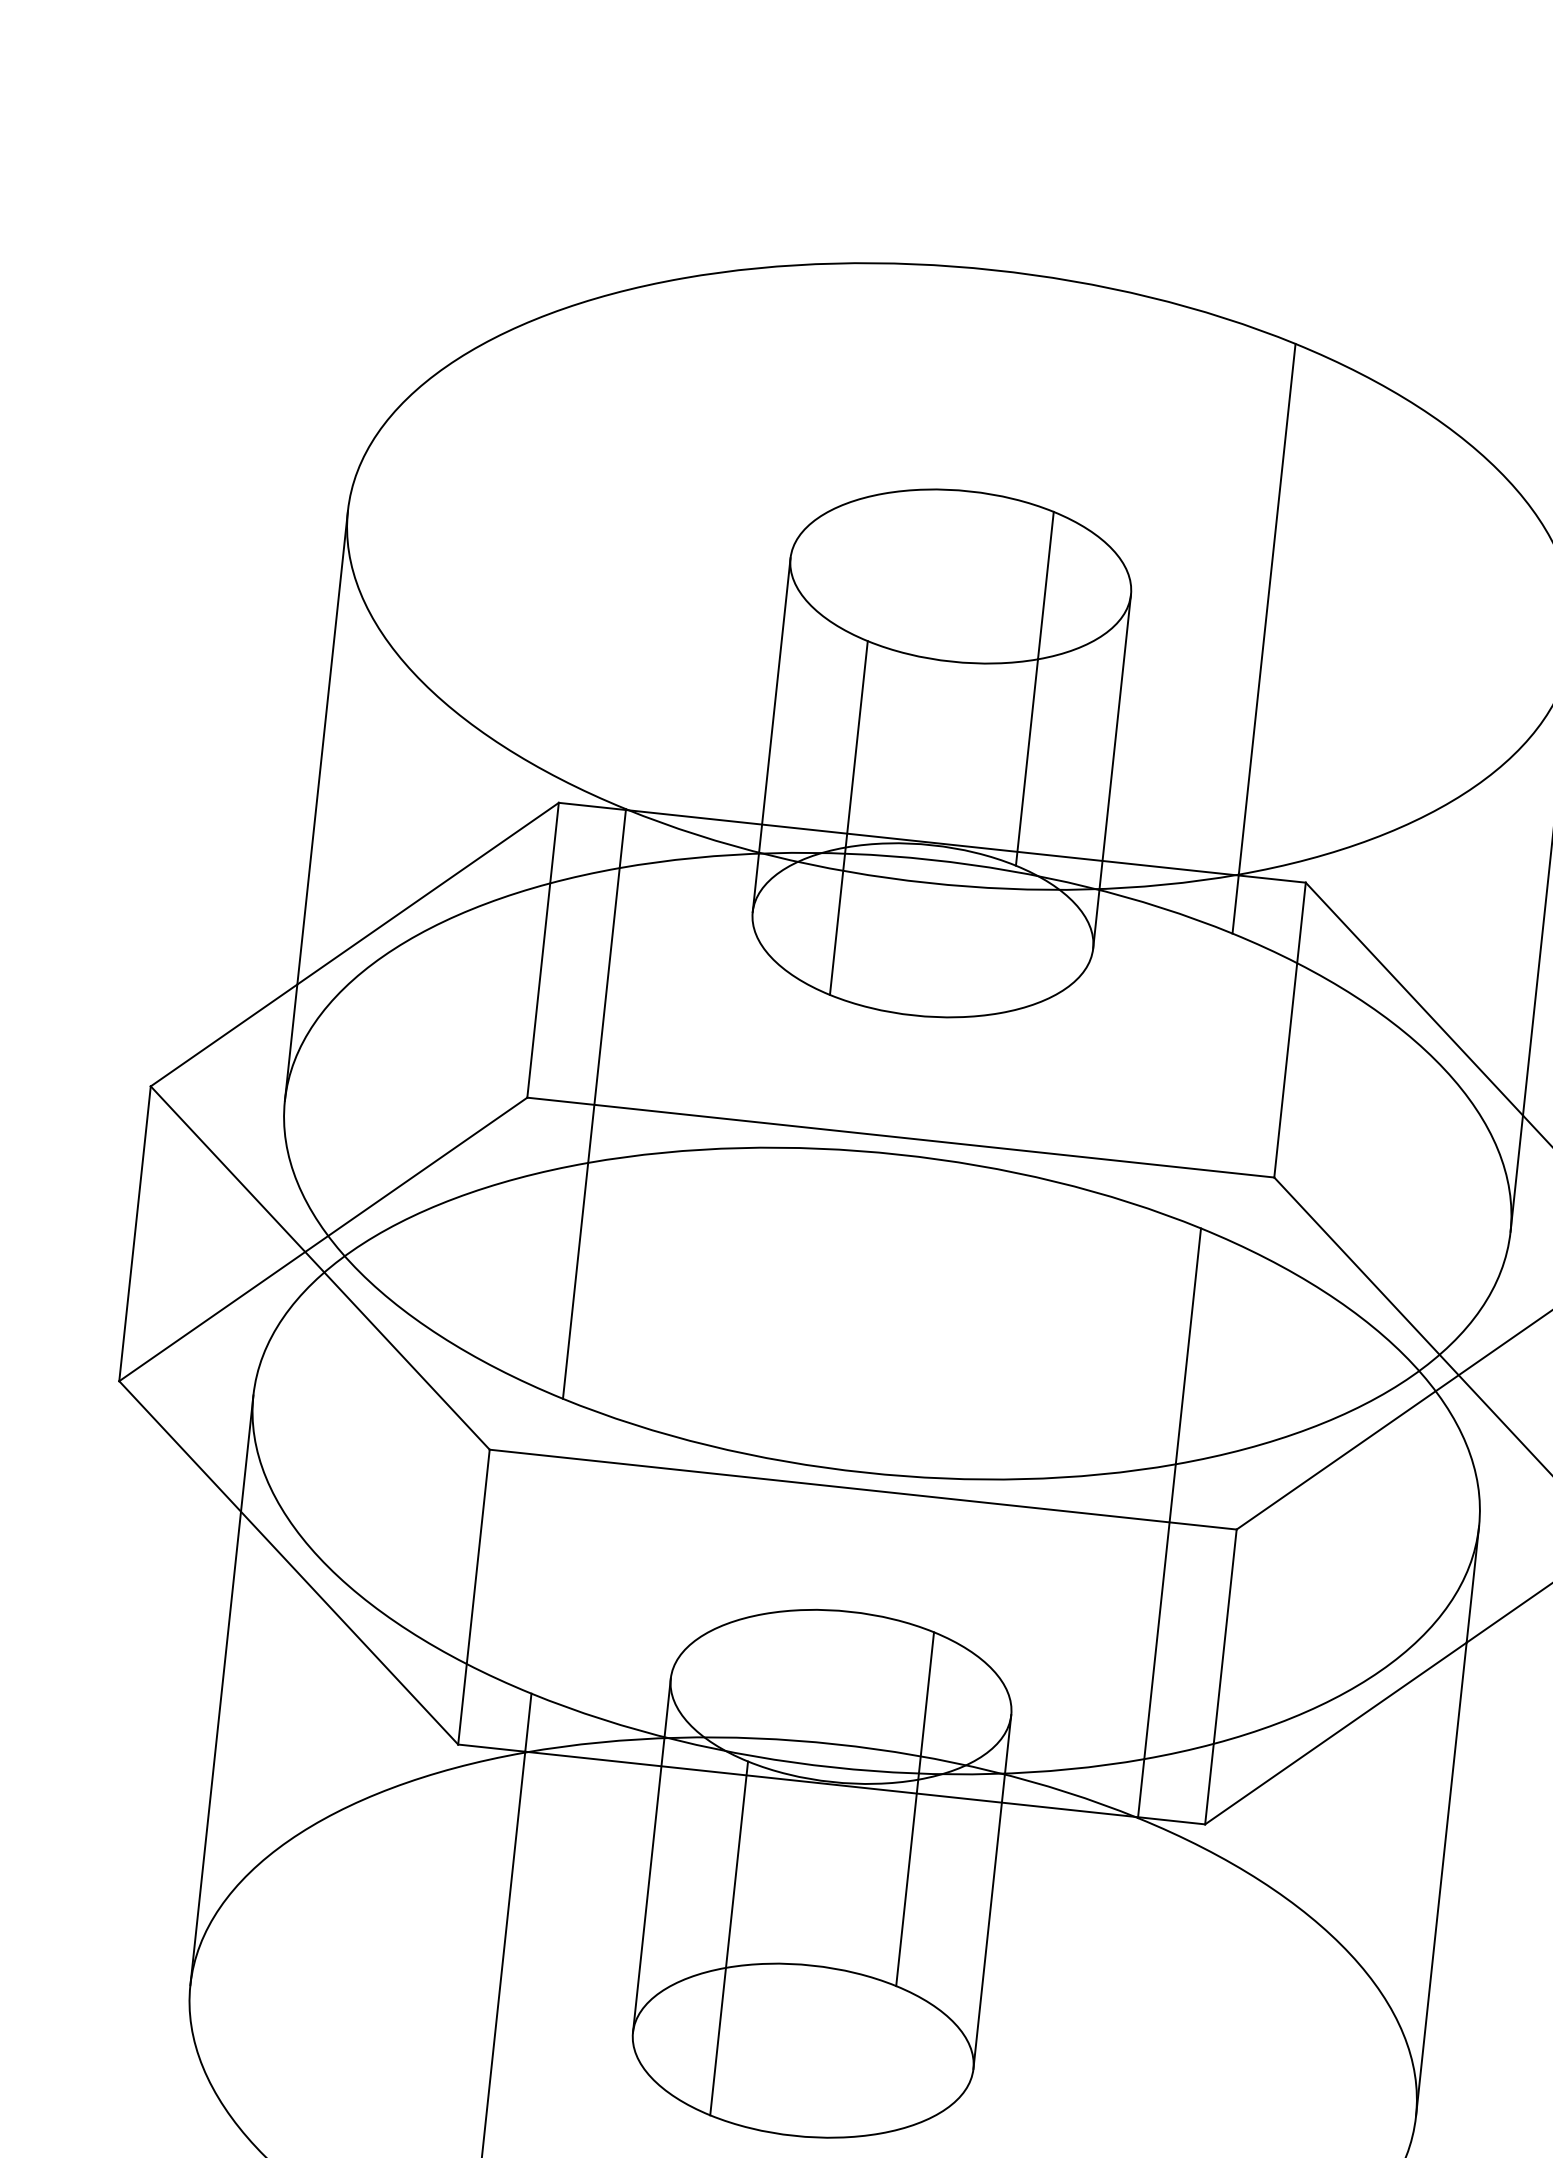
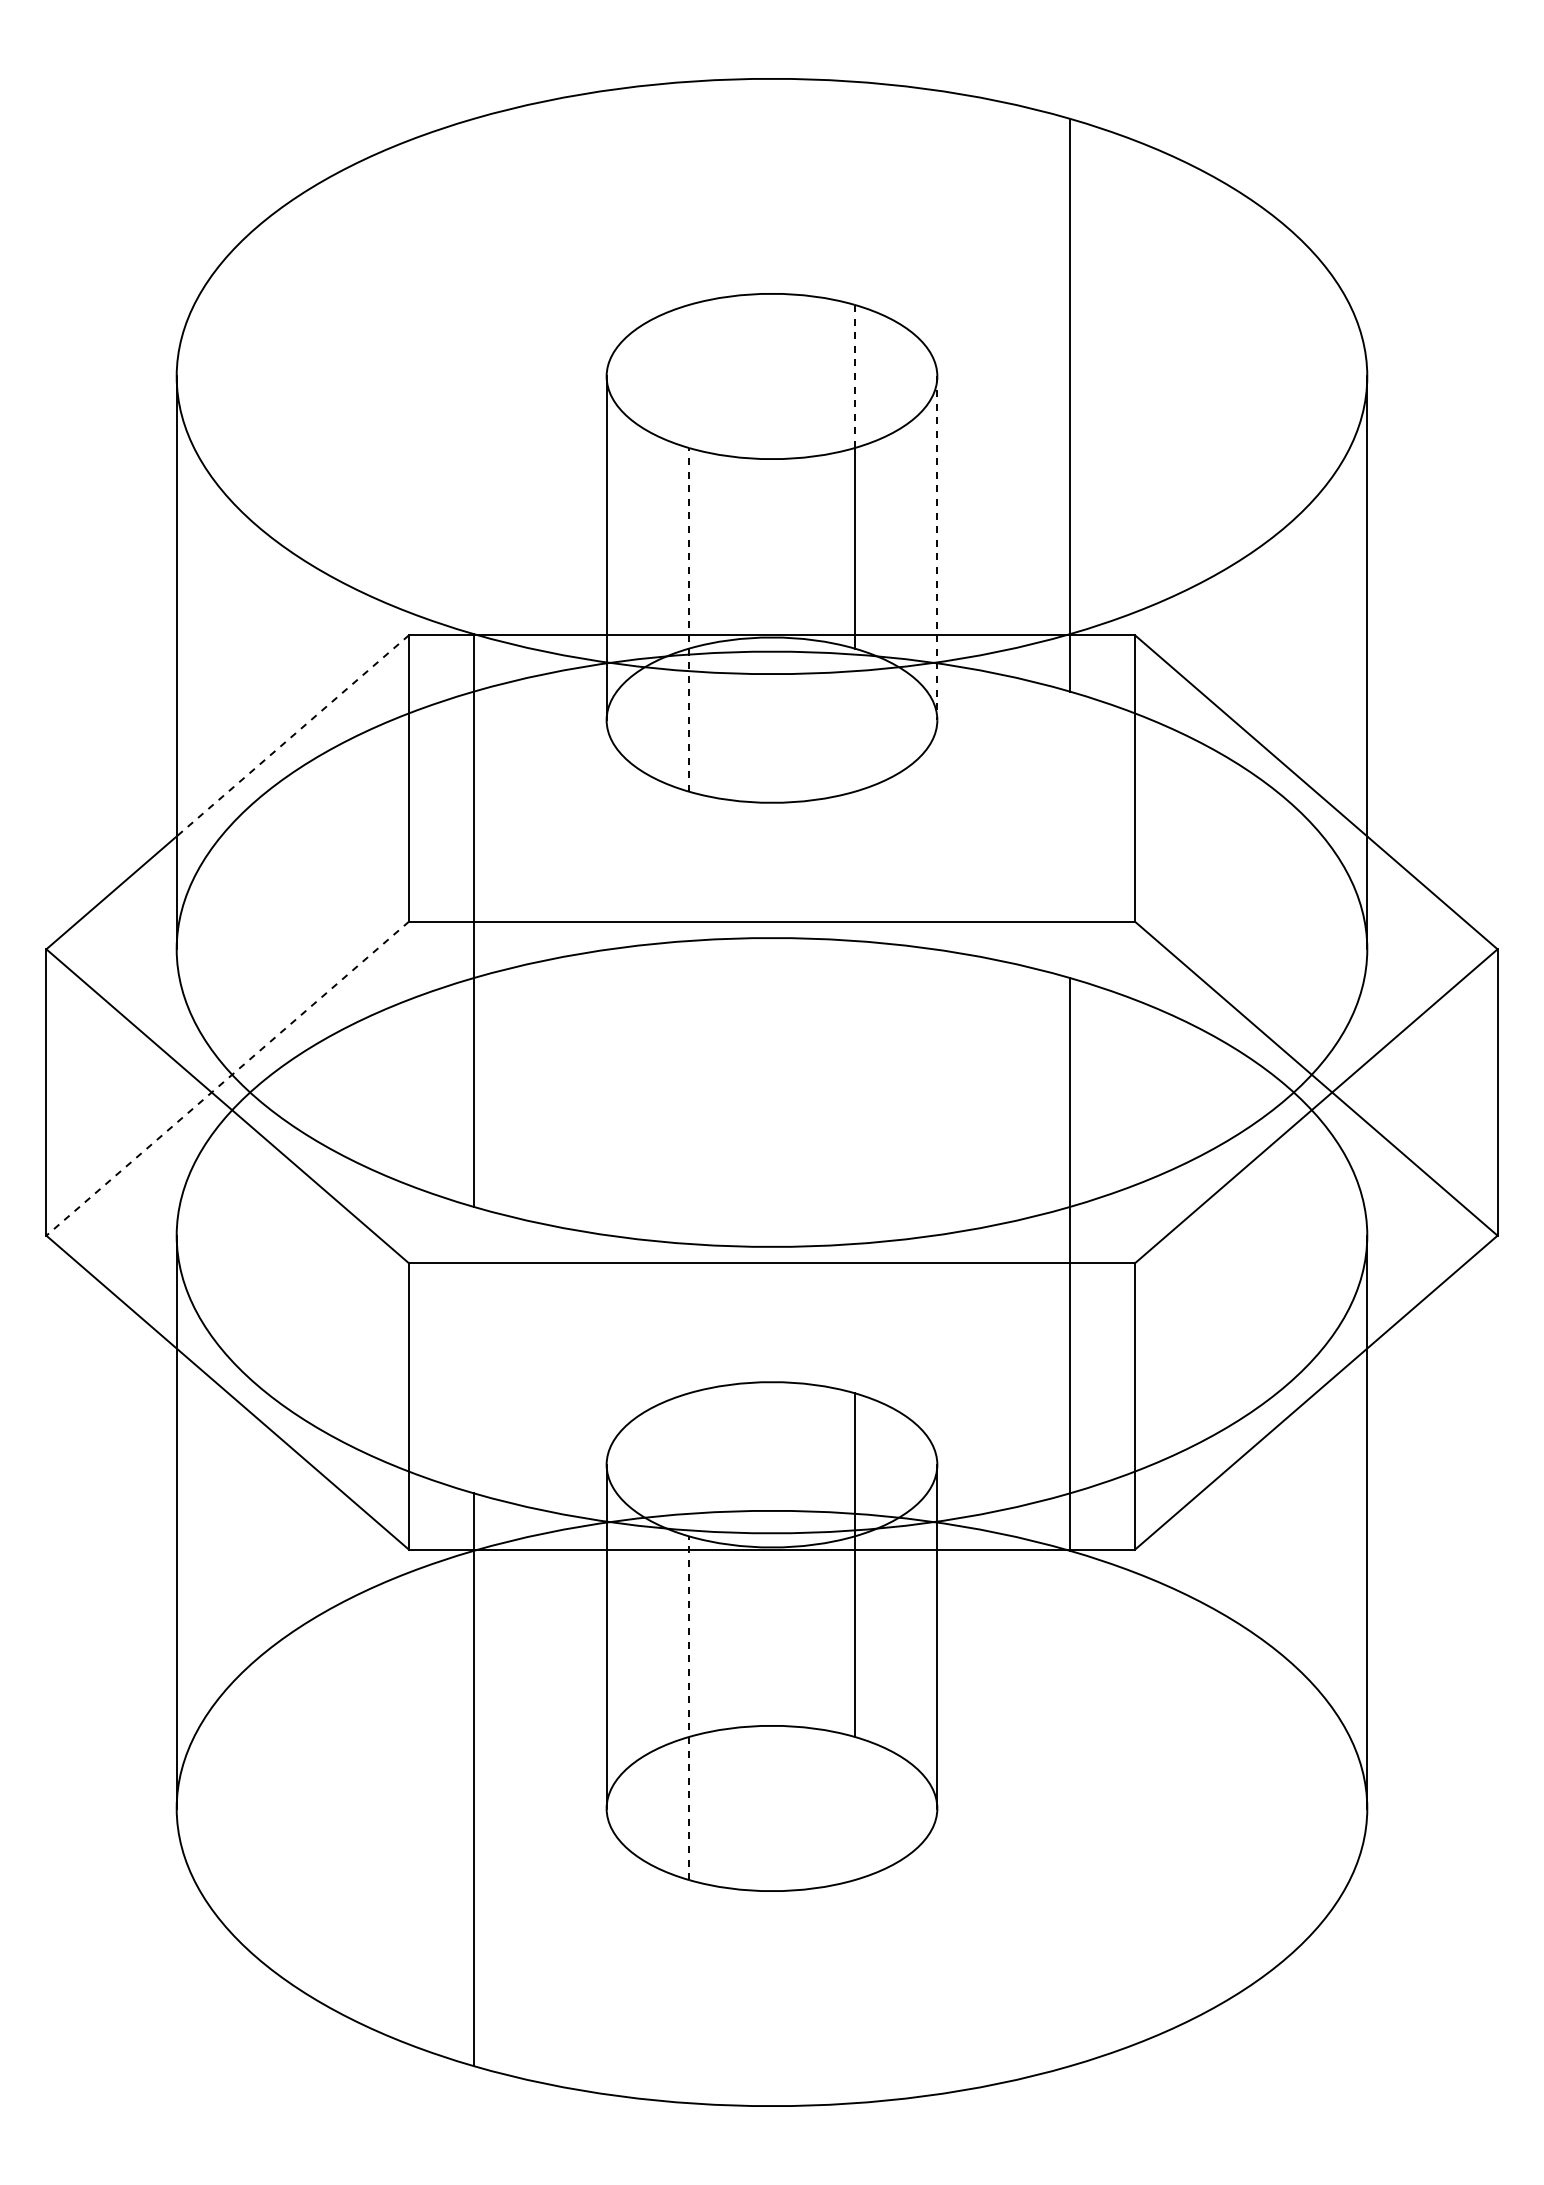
line: (1045, 585) -> (854, 376), solid -> dashed
line: (1112, 771) -> (937, 548), solid -> dashed
line: (849, 817) -> (689, 619), solid -> dashed
line: (427, 893) -> (292, 735), solid -> dashed
line: (323, 1239) -> (227, 1078), solid -> dashed
line: (729, 1938) -> (689, 1708), solid -> dashed

